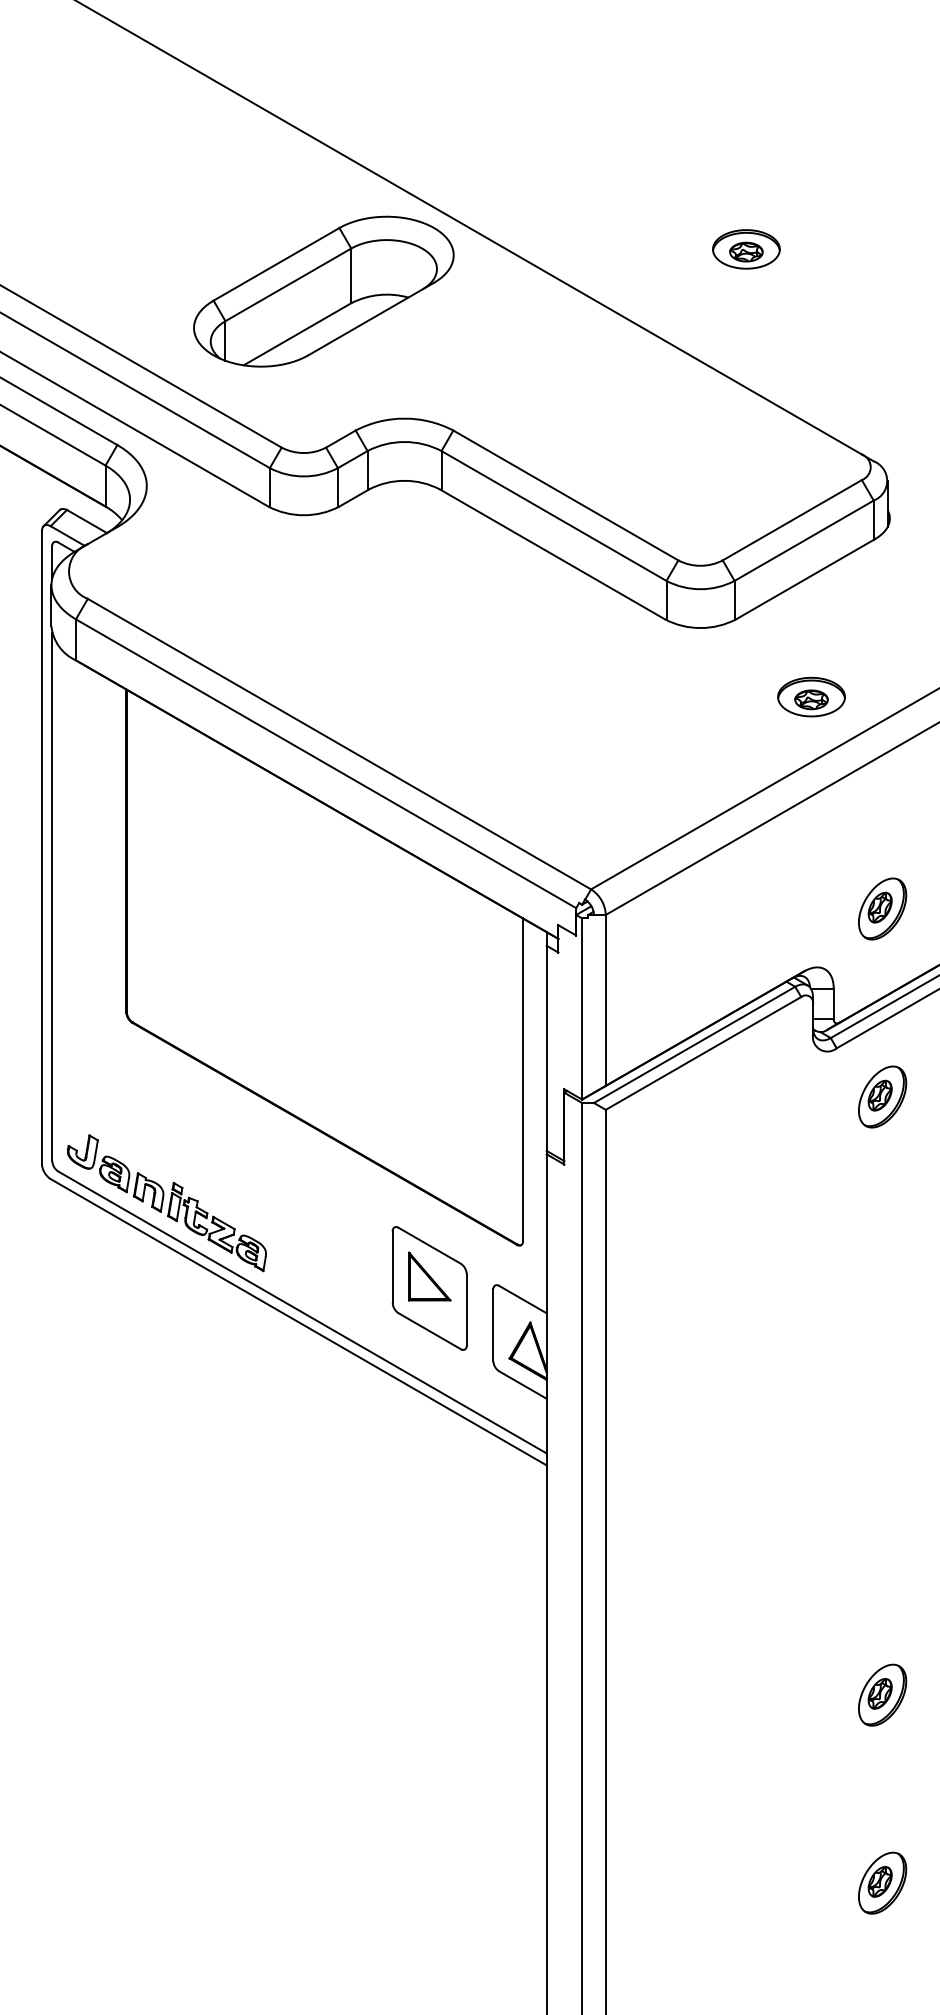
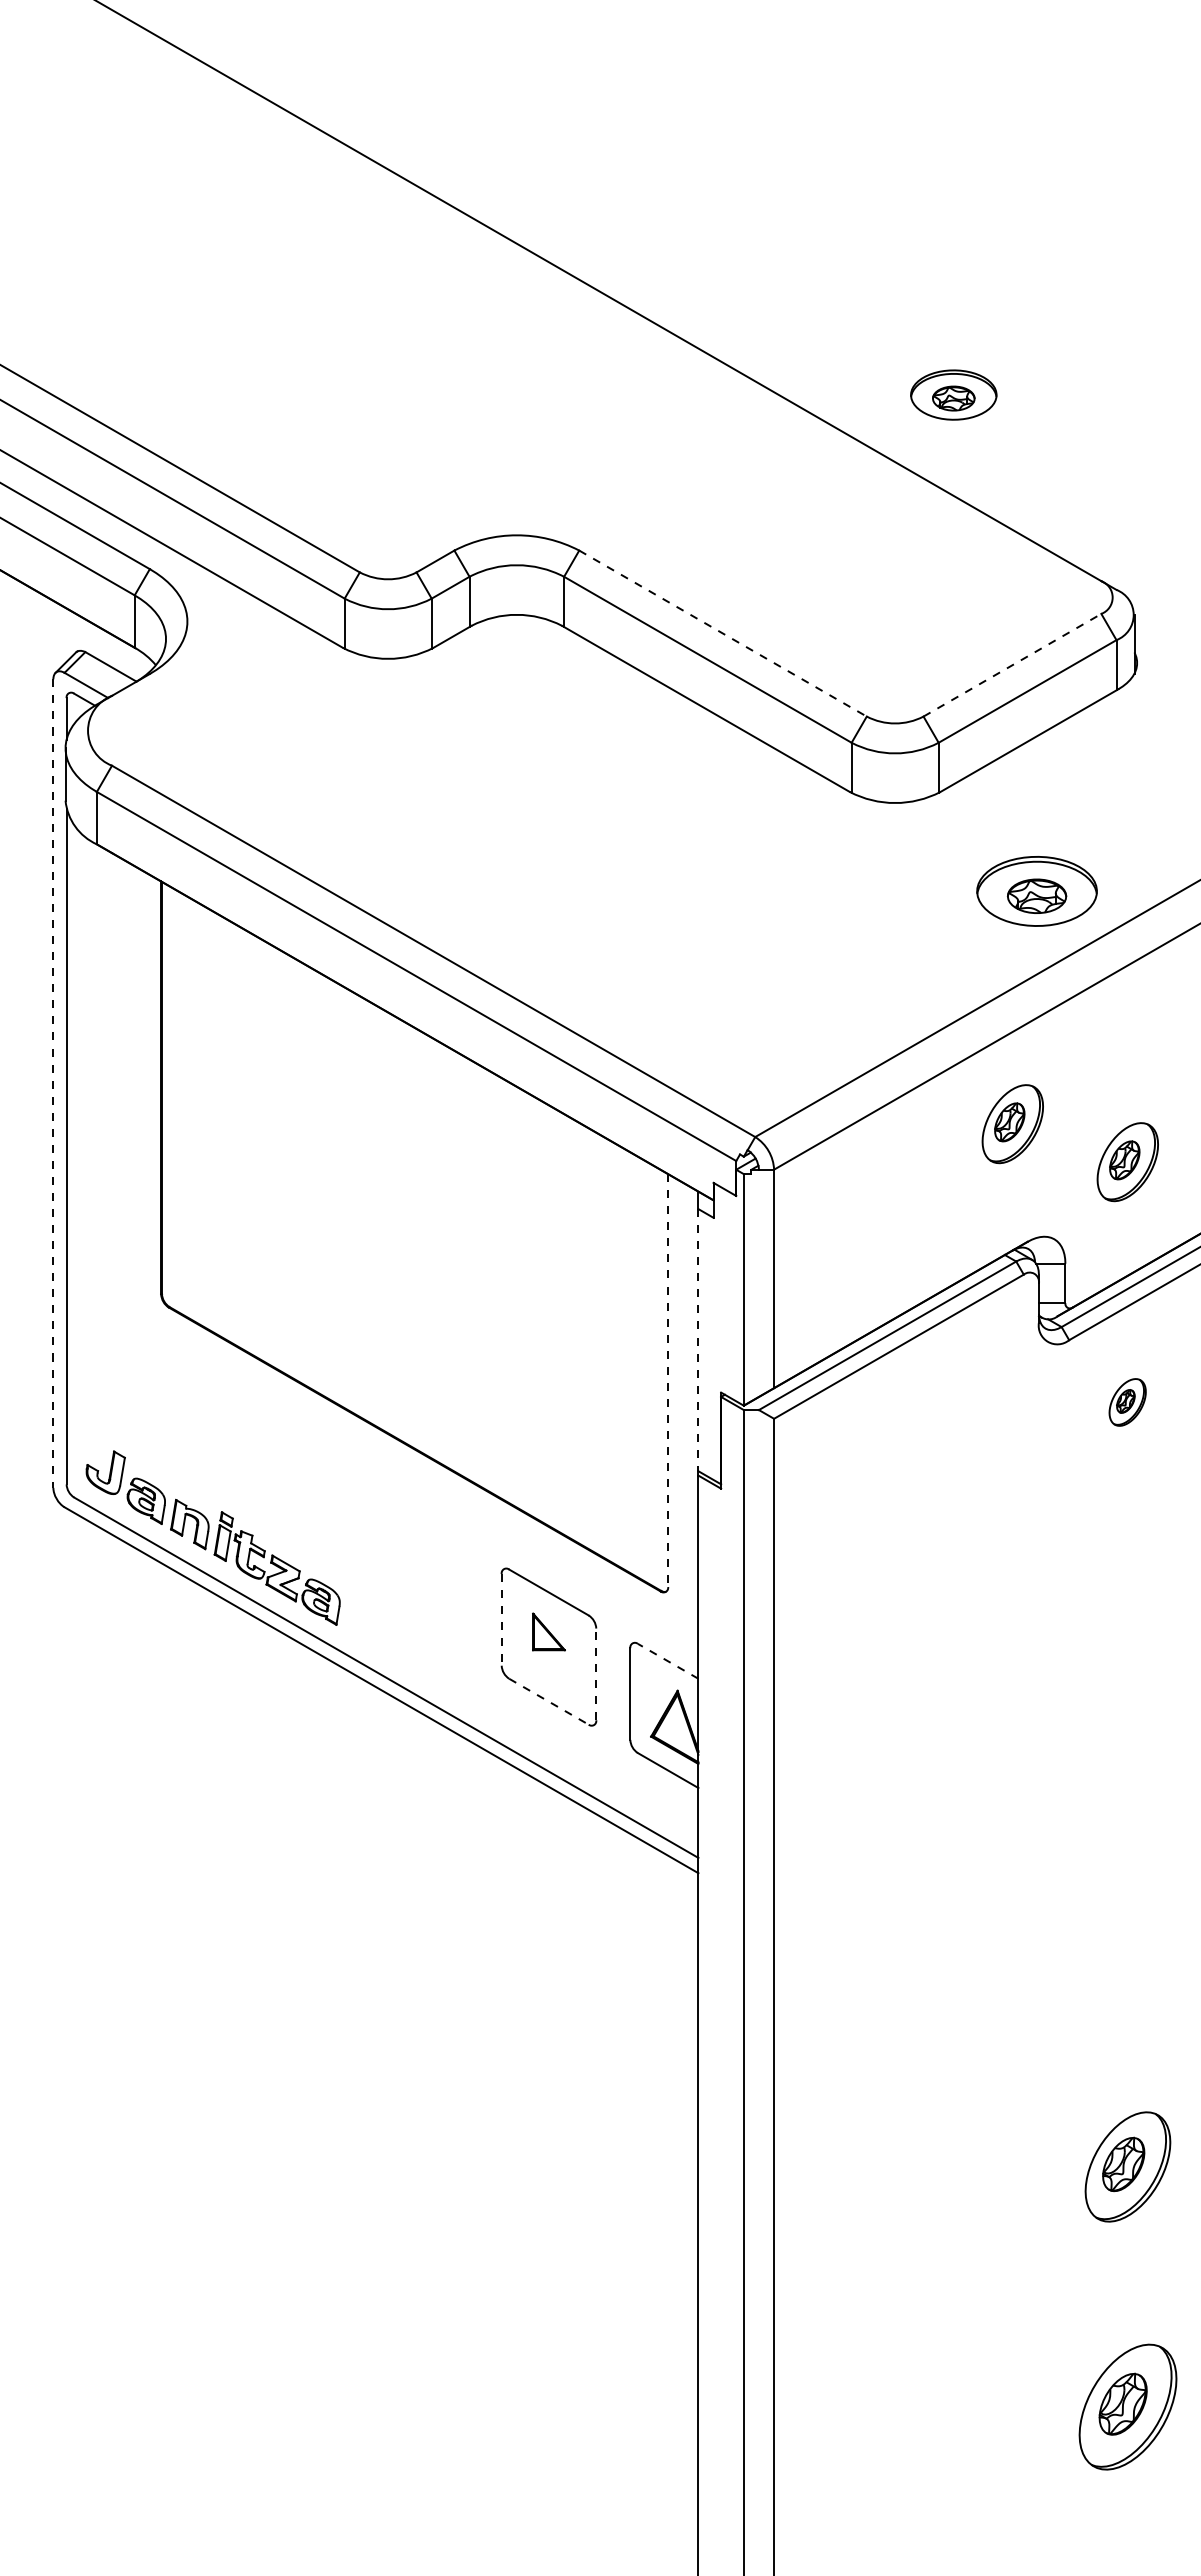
part: (746, 248) -> (953, 394), moved
part: (323, 291) -> (413, 372), removed
line: (566, 495) -> (723, 633), solid -> dashed
line: (792, 520) -> (1012, 665), solid -> dashed
part: (811, 696) -> (1036, 890), size x1.4
line: (42, 848) -> (53, 1084), solid -> dashed
part: (792, 879) -> (1012, 1124), added
line: (546, 1048) -> (698, 1340), solid -> dashed
line: (523, 1080) -> (668, 1381), solid -> dashed
part: (882, 1097) -> (1127, 1402), size x0.6
line: (392, 1266) -> (501, 1619), solid -> dashed
part: (429, 1276) -> (548, 1631), size x0.6
line: (523, 1299) -> (668, 1661), solid -> dashed
line: (466, 1309) -> (596, 1674), solid -> dashed
line: (430, 1331) -> (549, 1701), solid -> dashed
part: (882, 1694) -> (1127, 2166), size x1.4
part: (882, 1883) -> (1127, 2407), size x1.6

